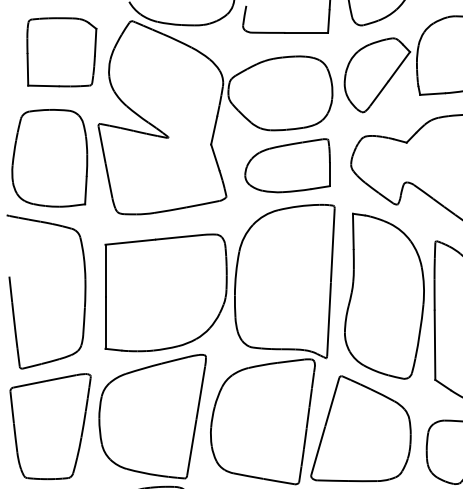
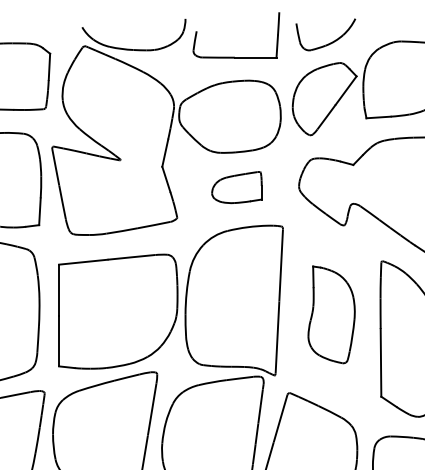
part: (287, 165) -> (236, 187), size x0.6
part: (384, 295) -> (331, 314), size x0.6

